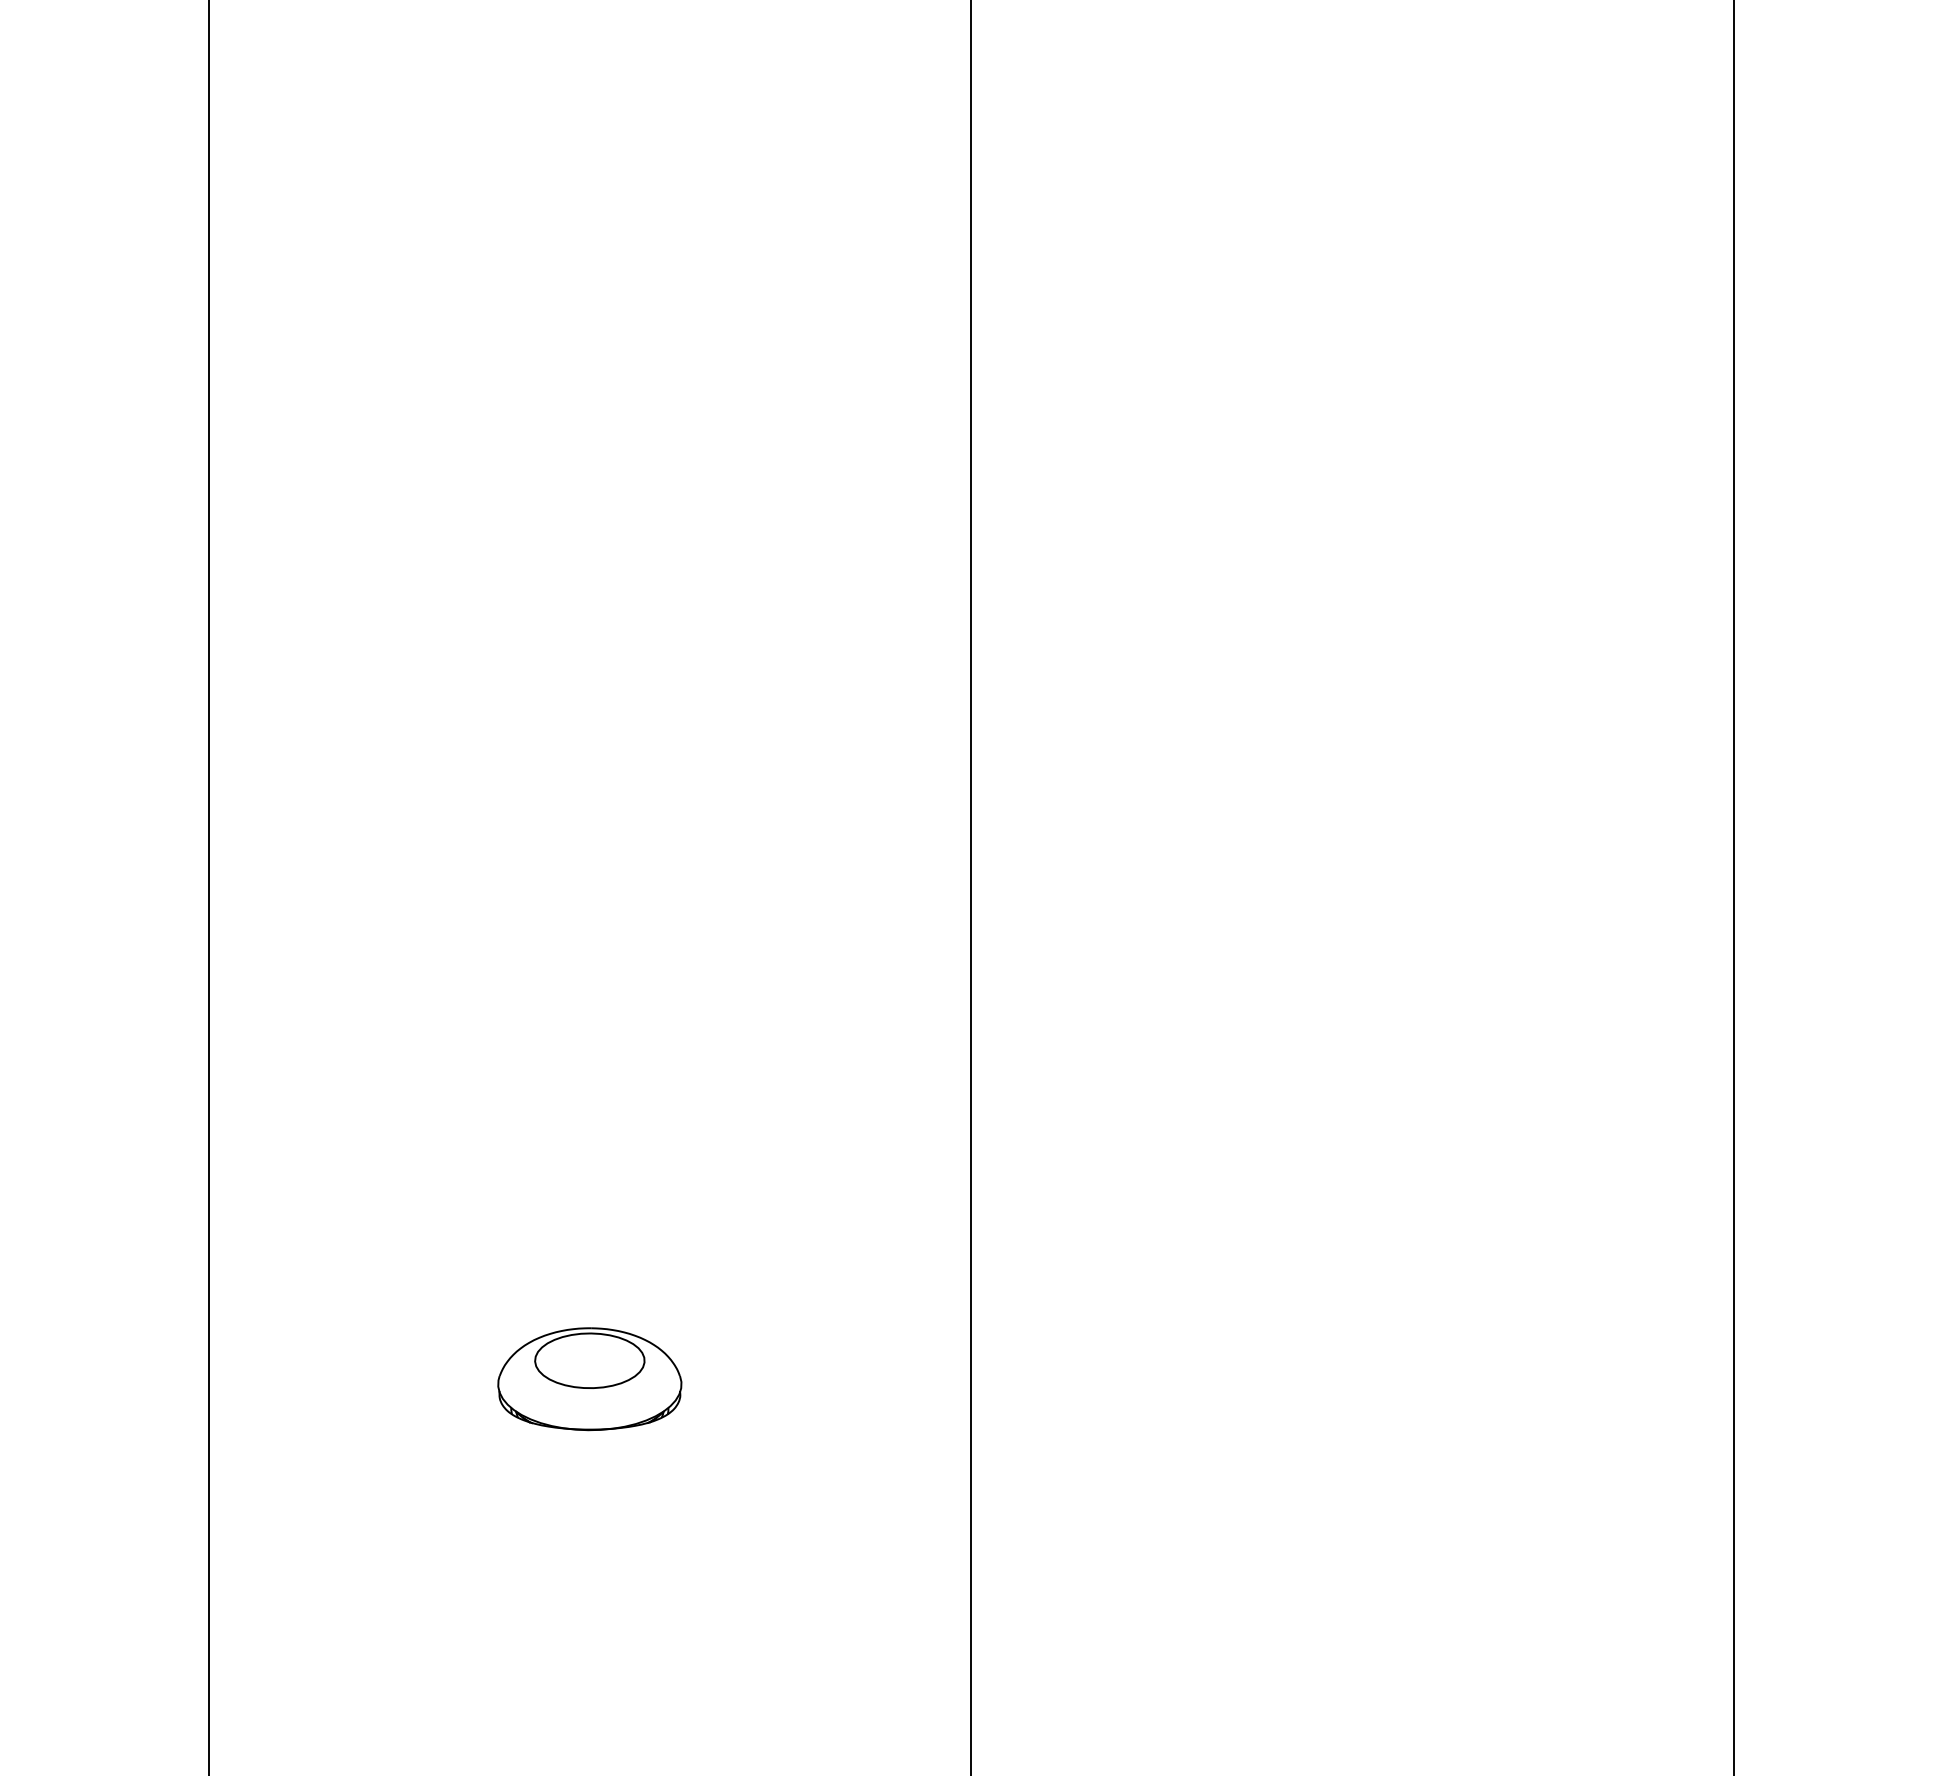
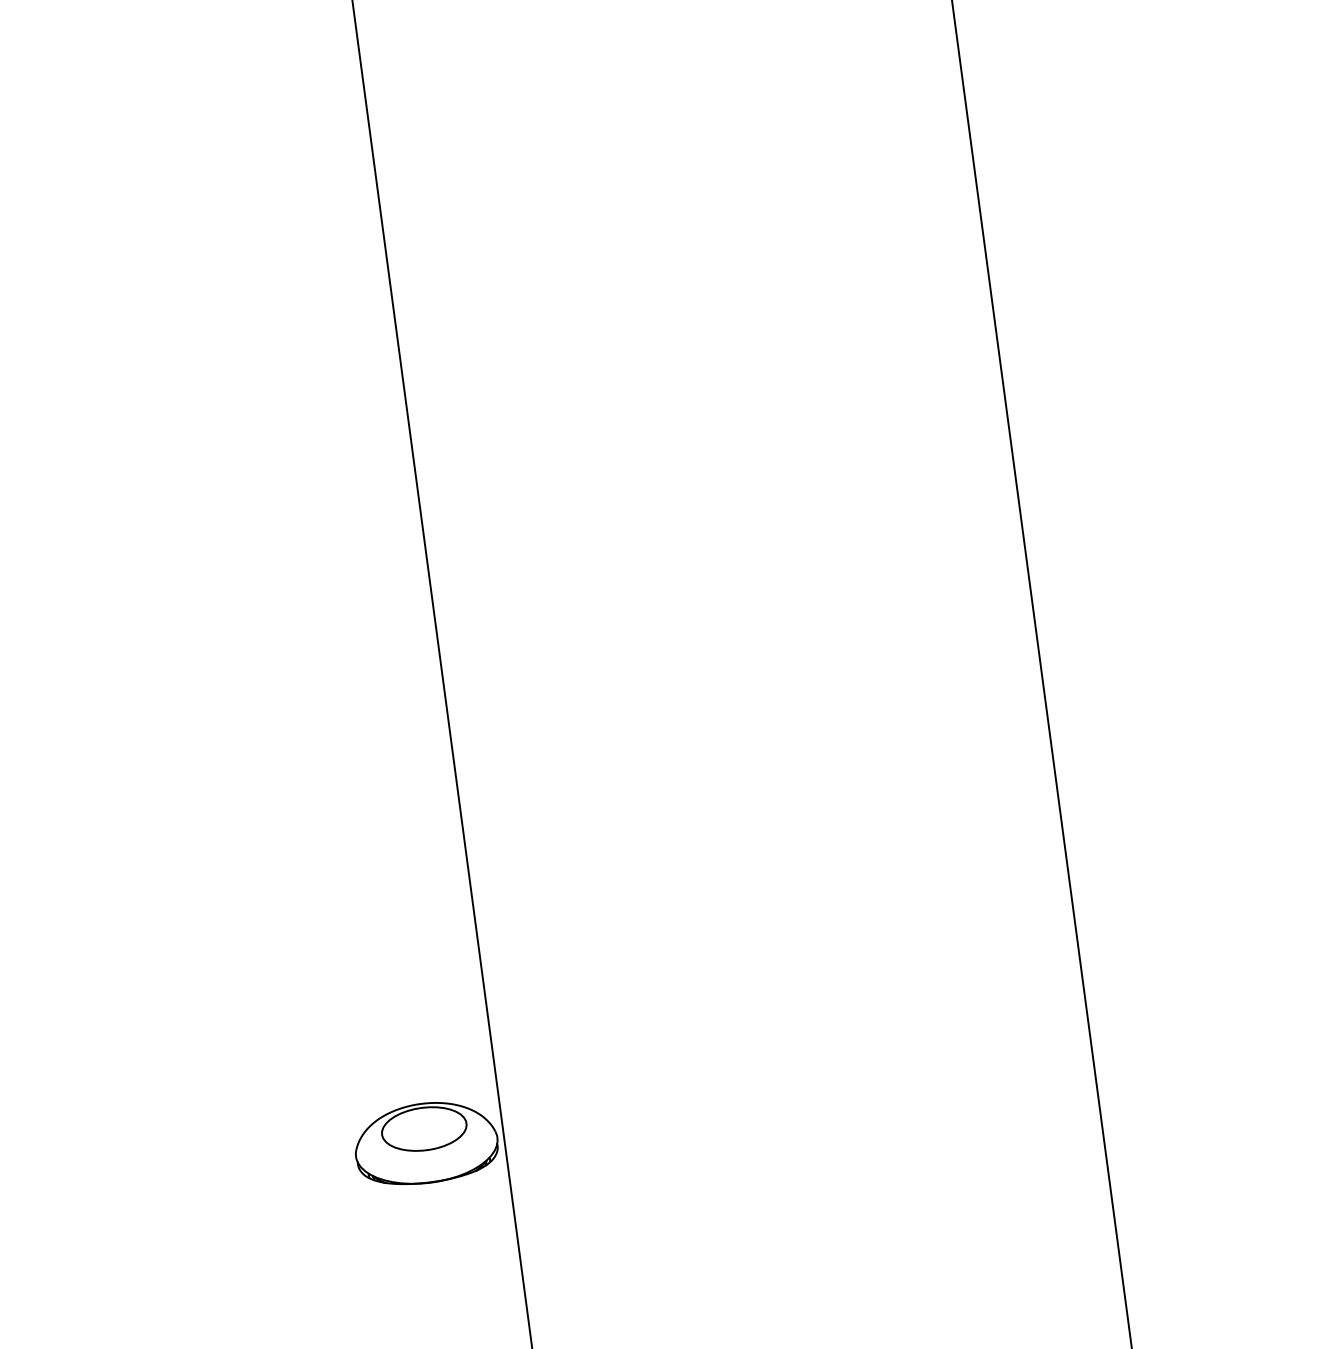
part: (589, 1379) -> (425, 1143), moved

